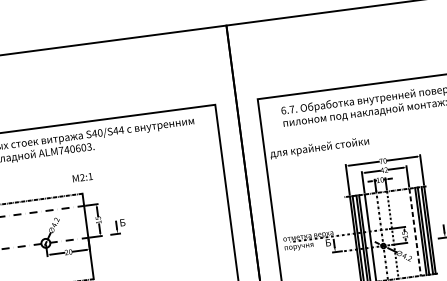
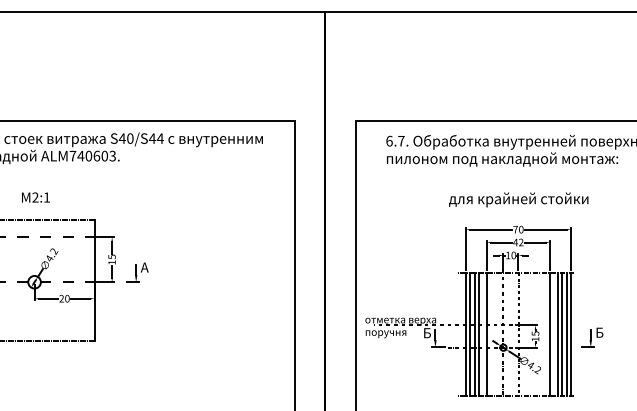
text: (319, 147) -> (518, 199), moved
text: (82, 177) -> (35, 197), moved
text: (122, 222) -> (144, 267), Б -> А
line: (415, 232) -> (550, 334), dashed -> solid

